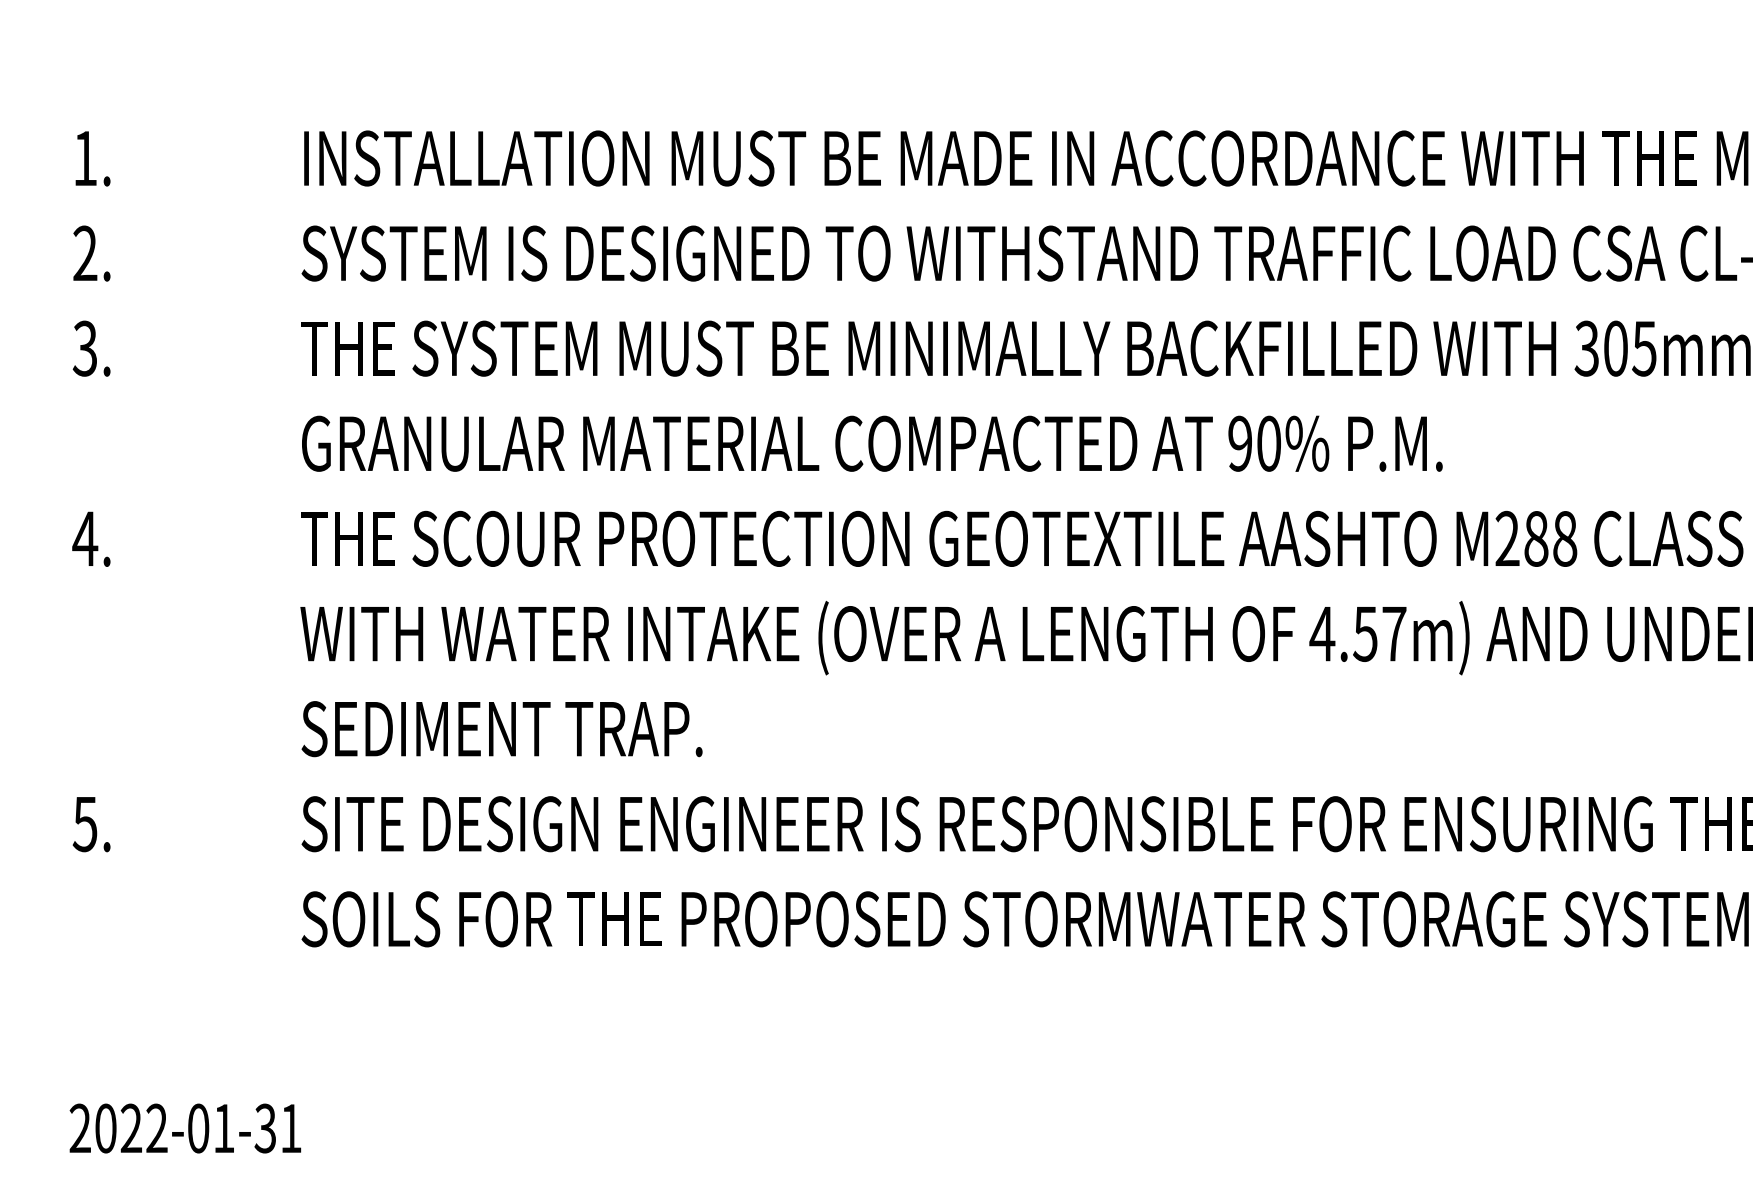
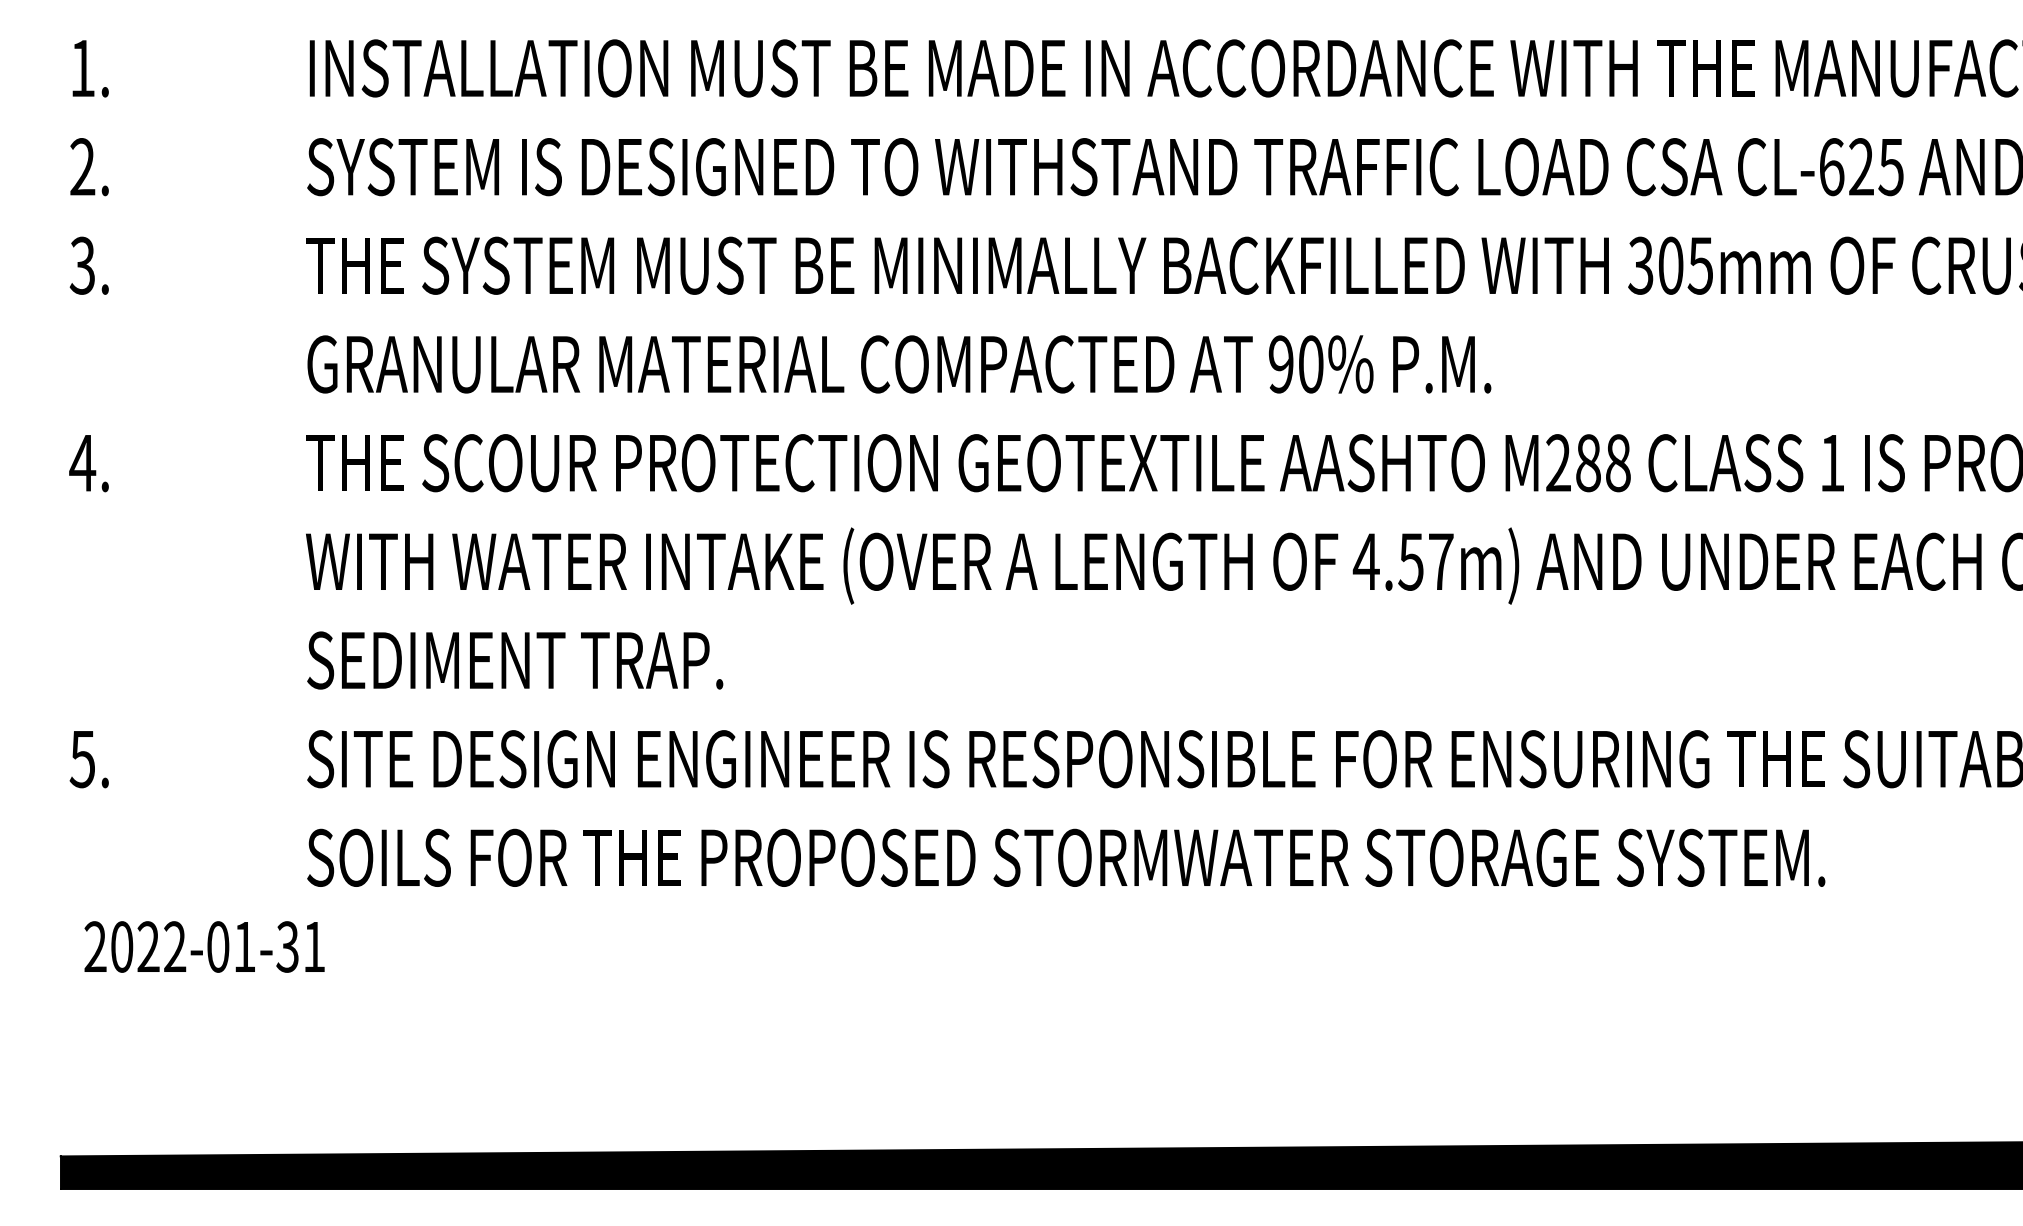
text: (185, 1128) -> (204, 946), moved

